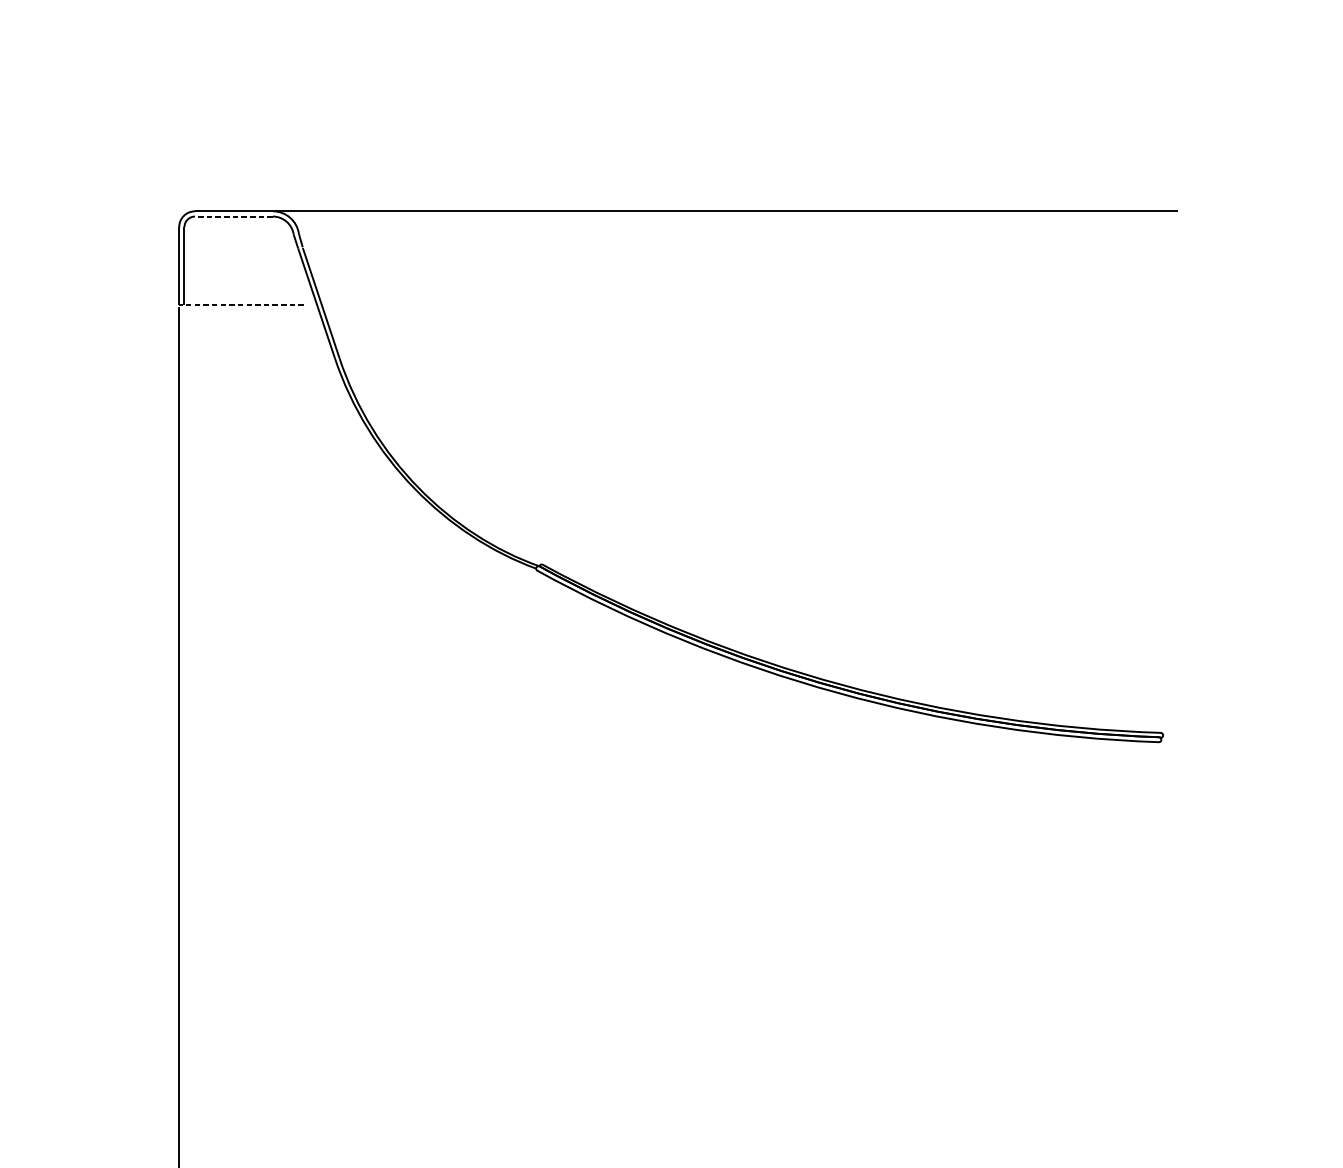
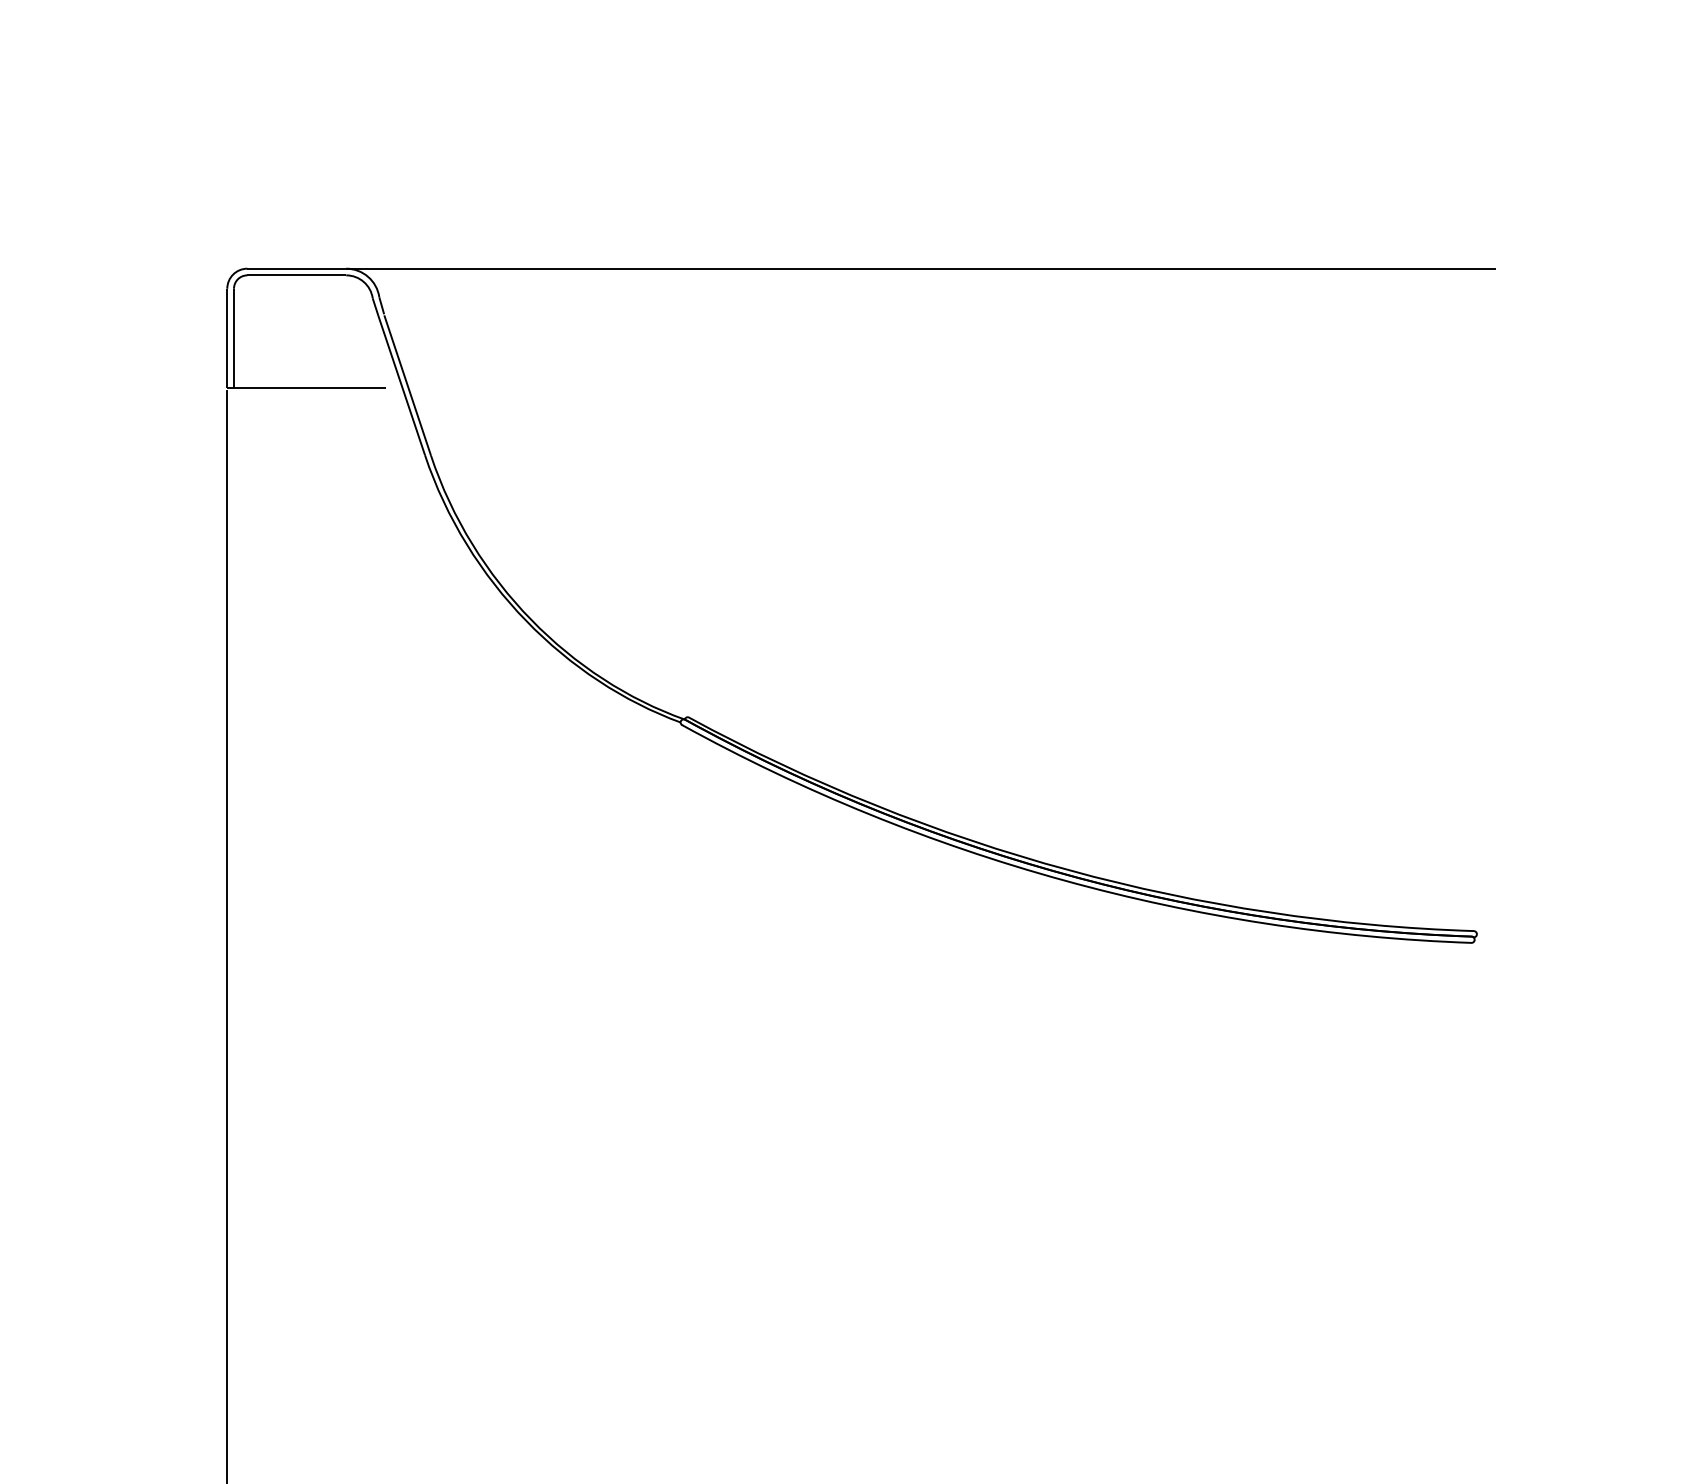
line: (233, 216) -> (296, 275), dashed -> solid
line: (241, 304) -> (306, 387), dashed -> solid

